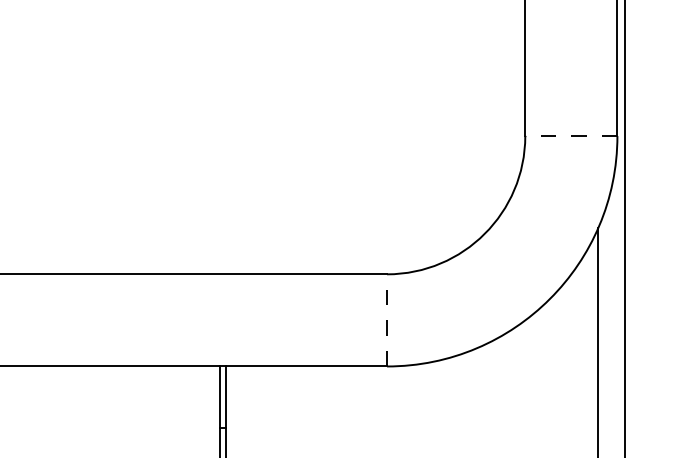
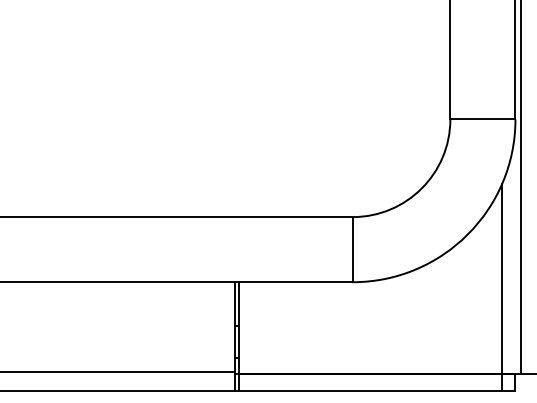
line: (570, 136) -> (482, 119), dashed -> solid
line: (386, 320) -> (352, 249), dashed -> solid

